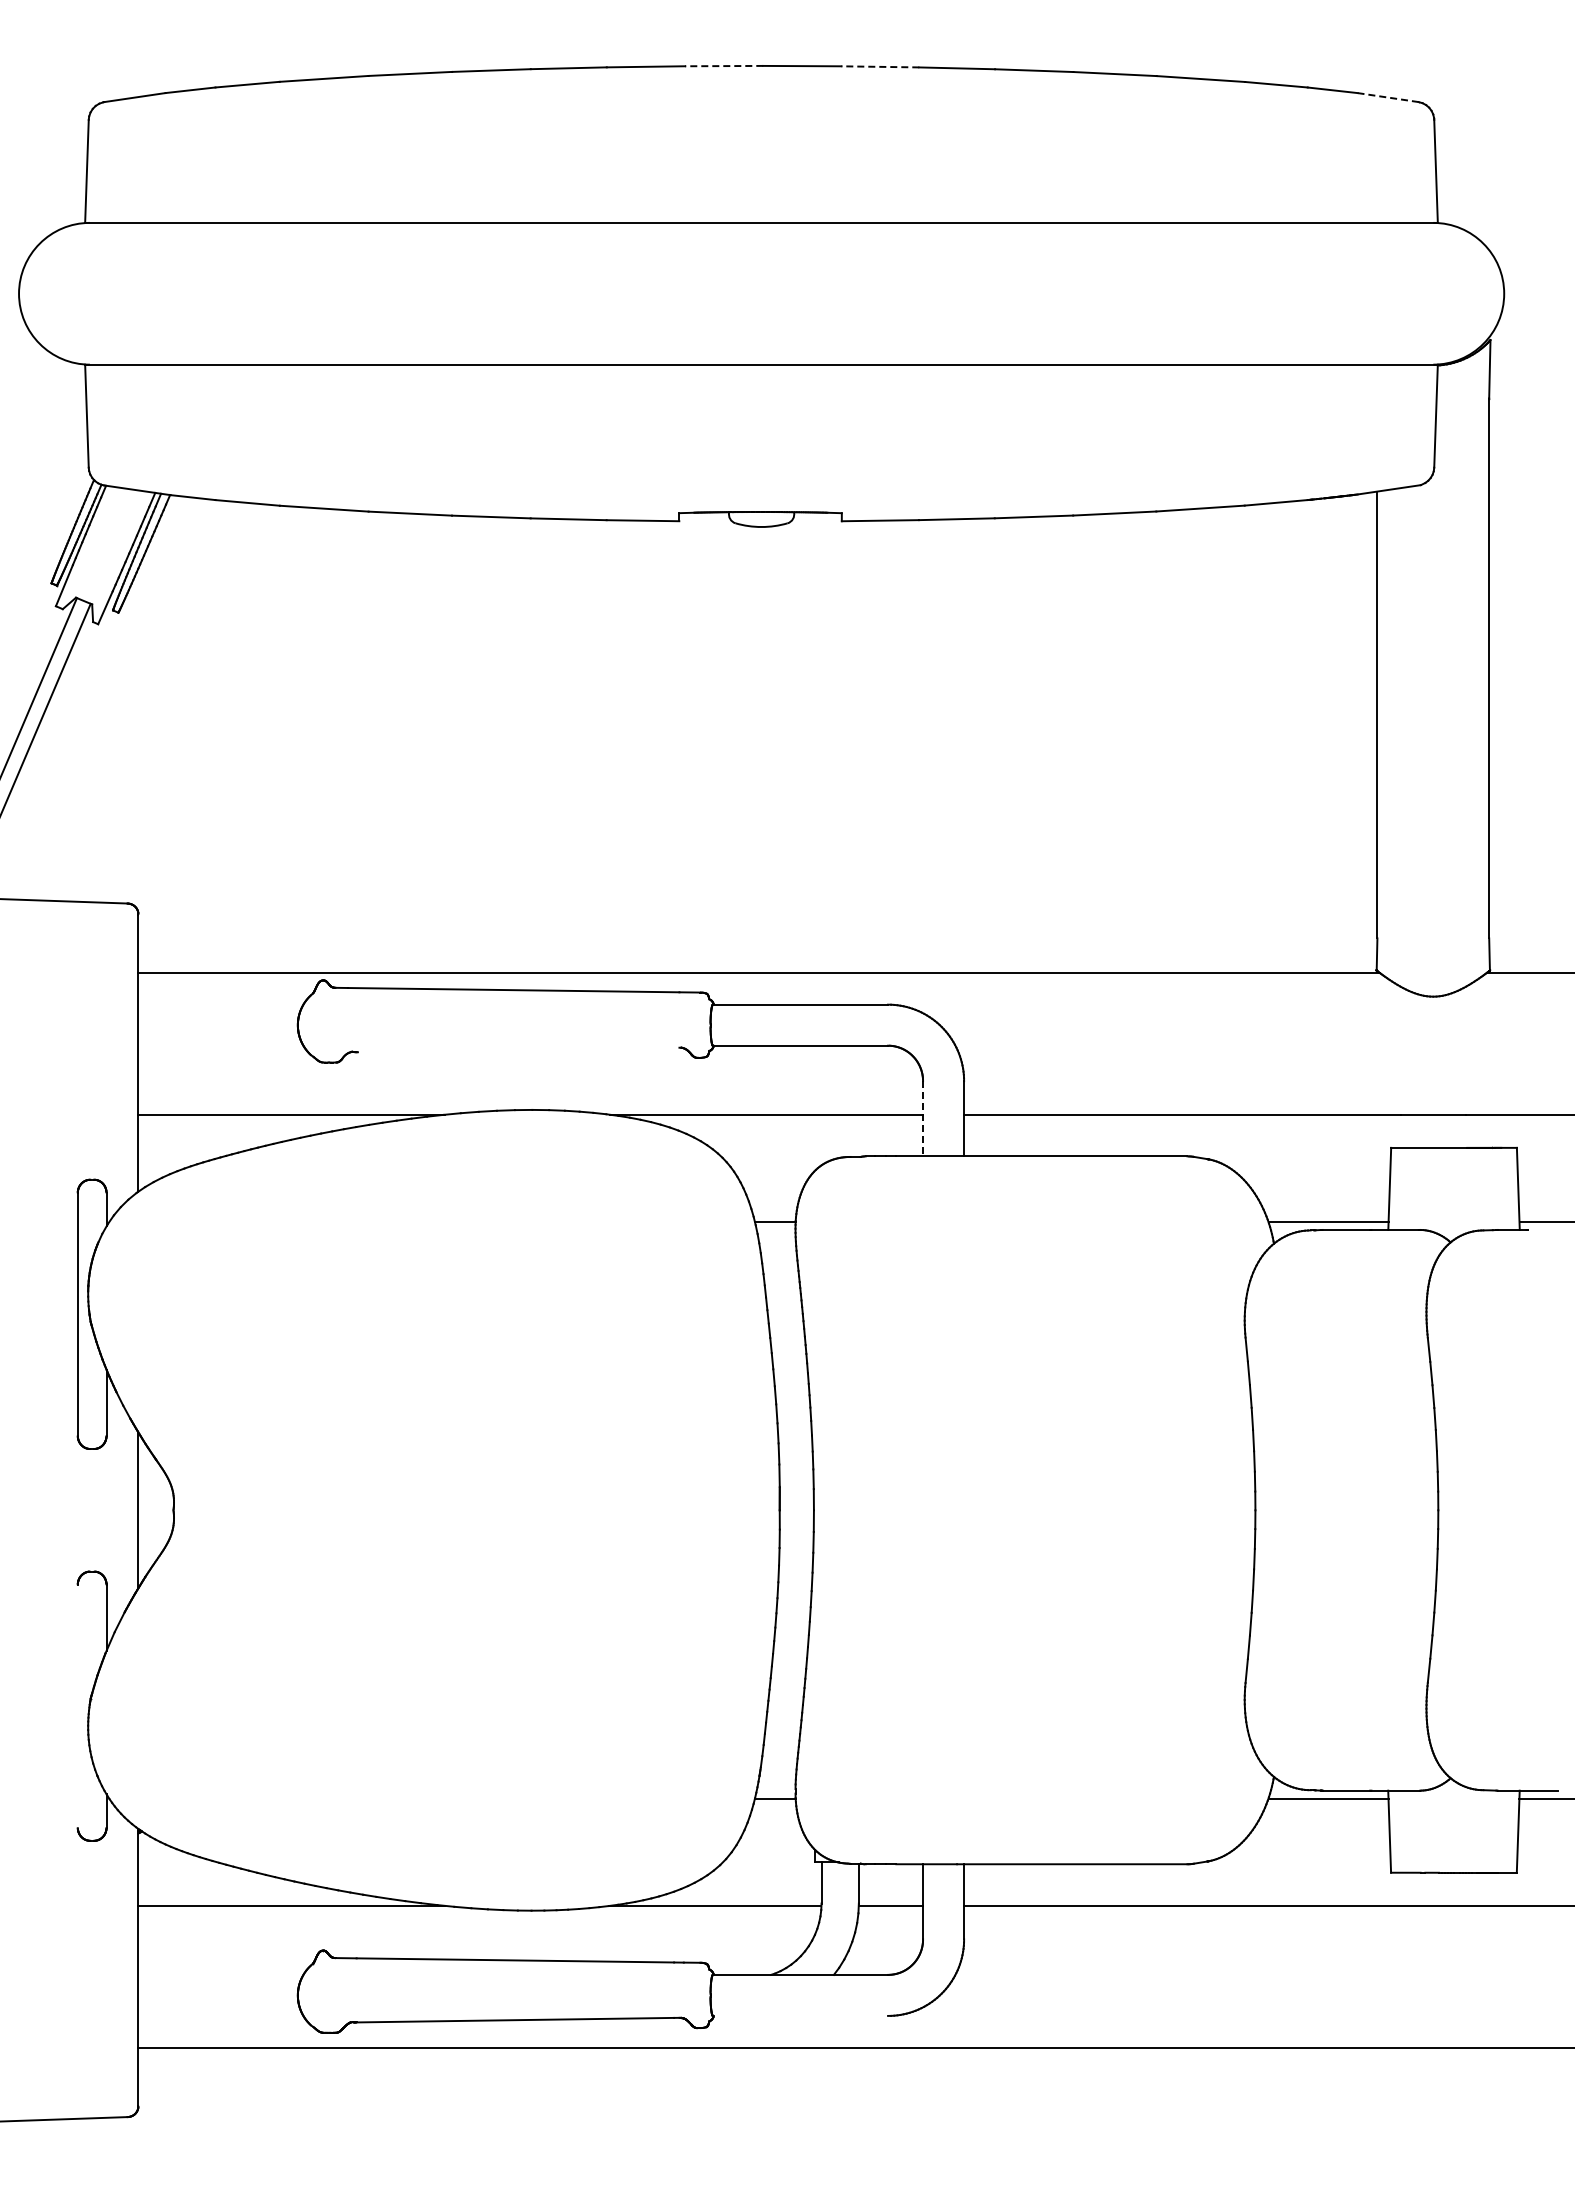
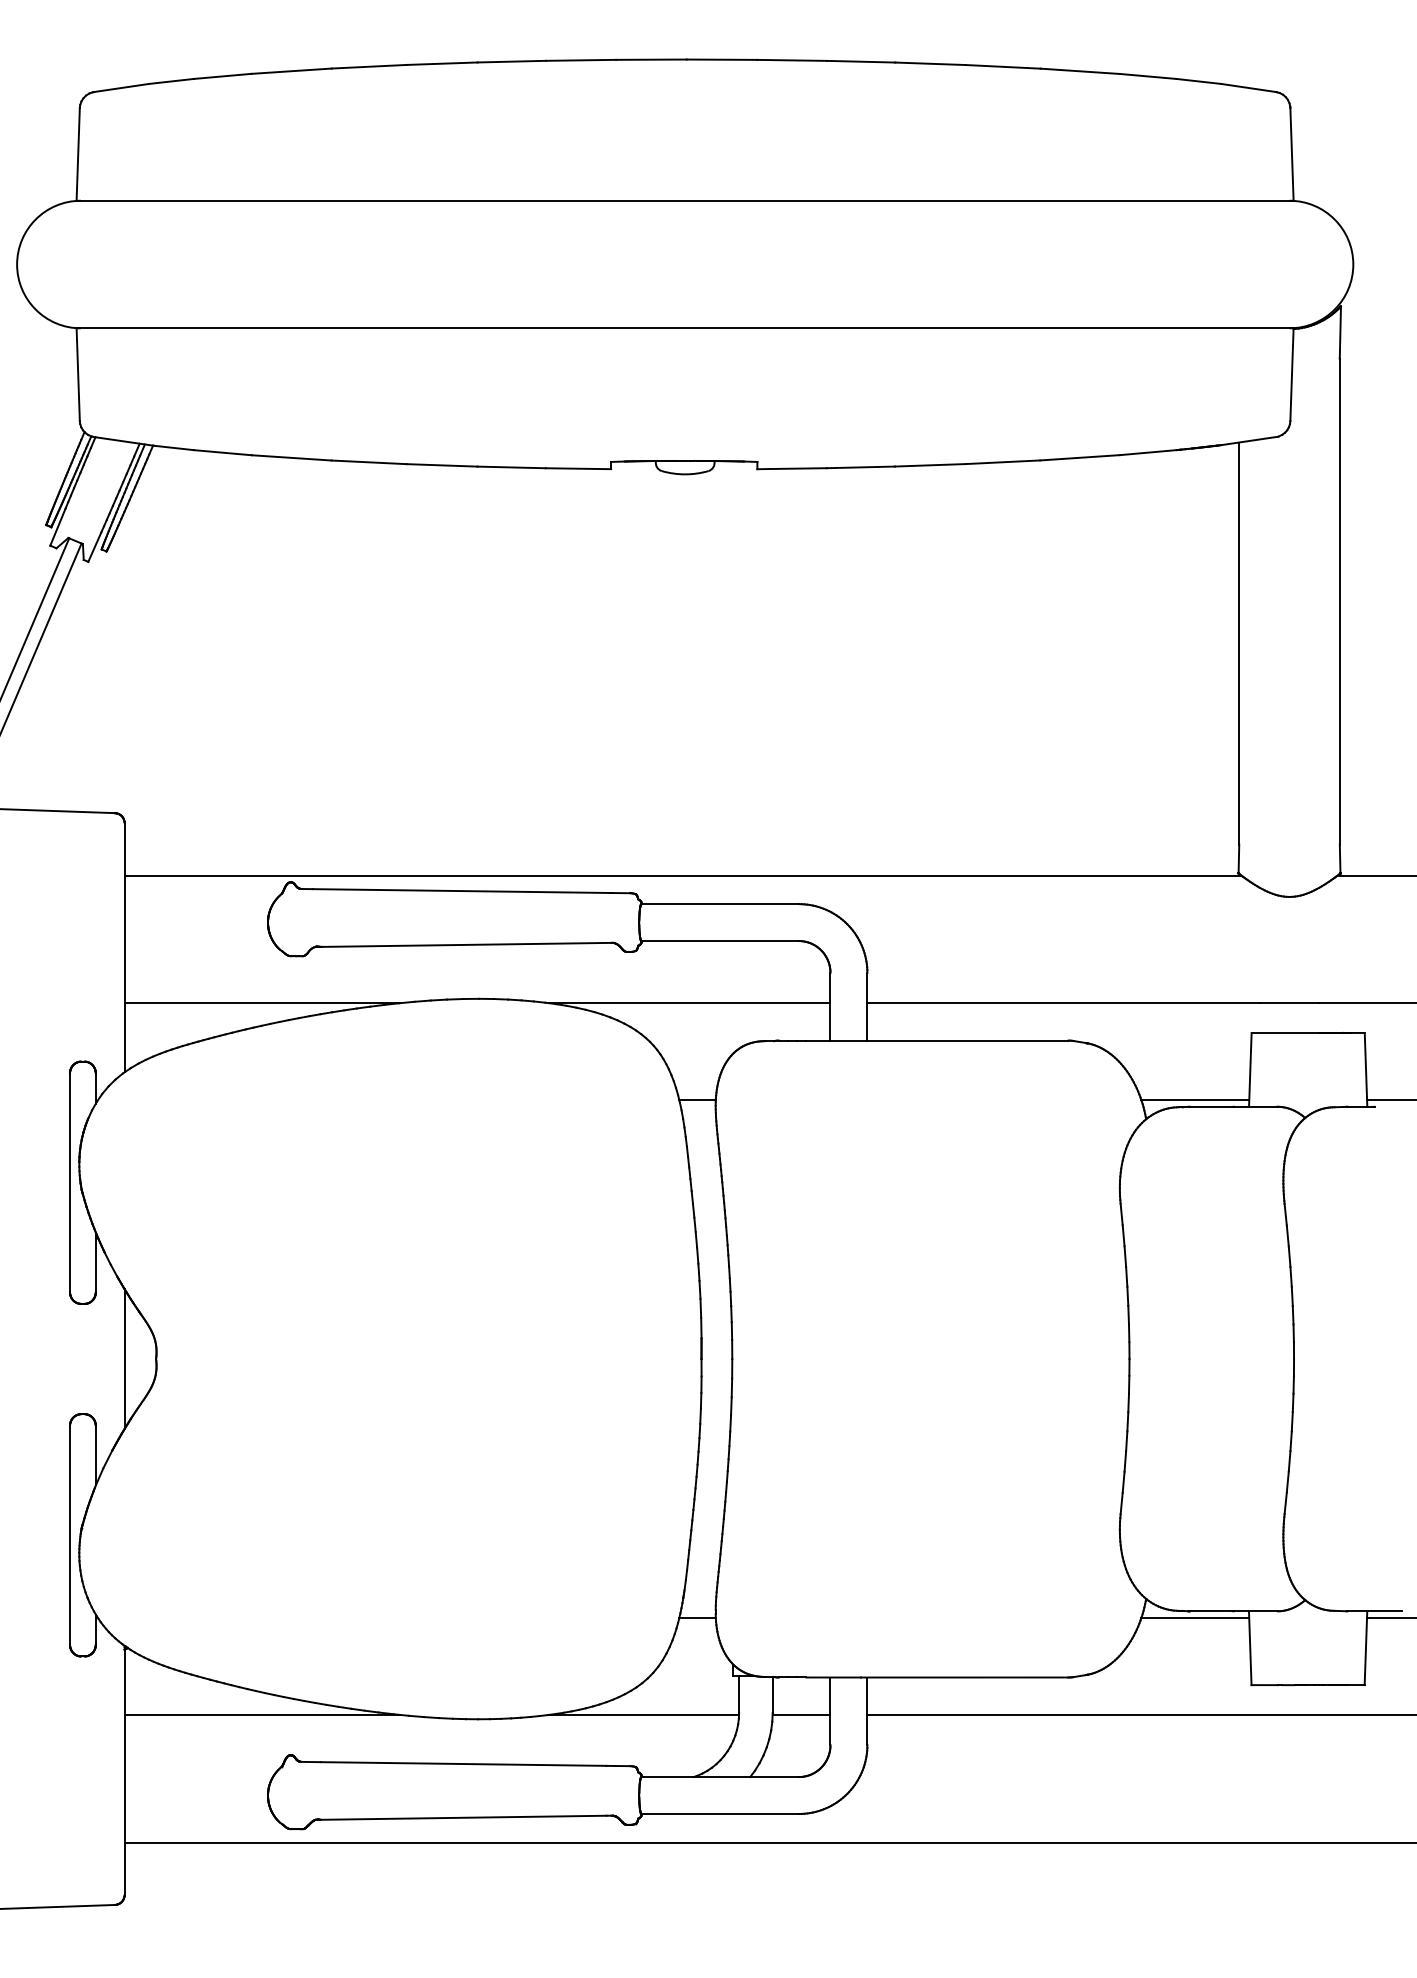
line: (723, 66) -> (650, 60), dashed -> solid
line: (880, 66) -> (792, 60), dashed -> solid
line: (1388, 97) -> (1249, 87), dashed -> solid
line: (518, 1049) -> (466, 944), added
line: (923, 1118) -> (830, 1006), dashed -> solid
line: (77, 1705) -> (69, 1534), added
line: (800, 2015) -> (720, 1813), added

